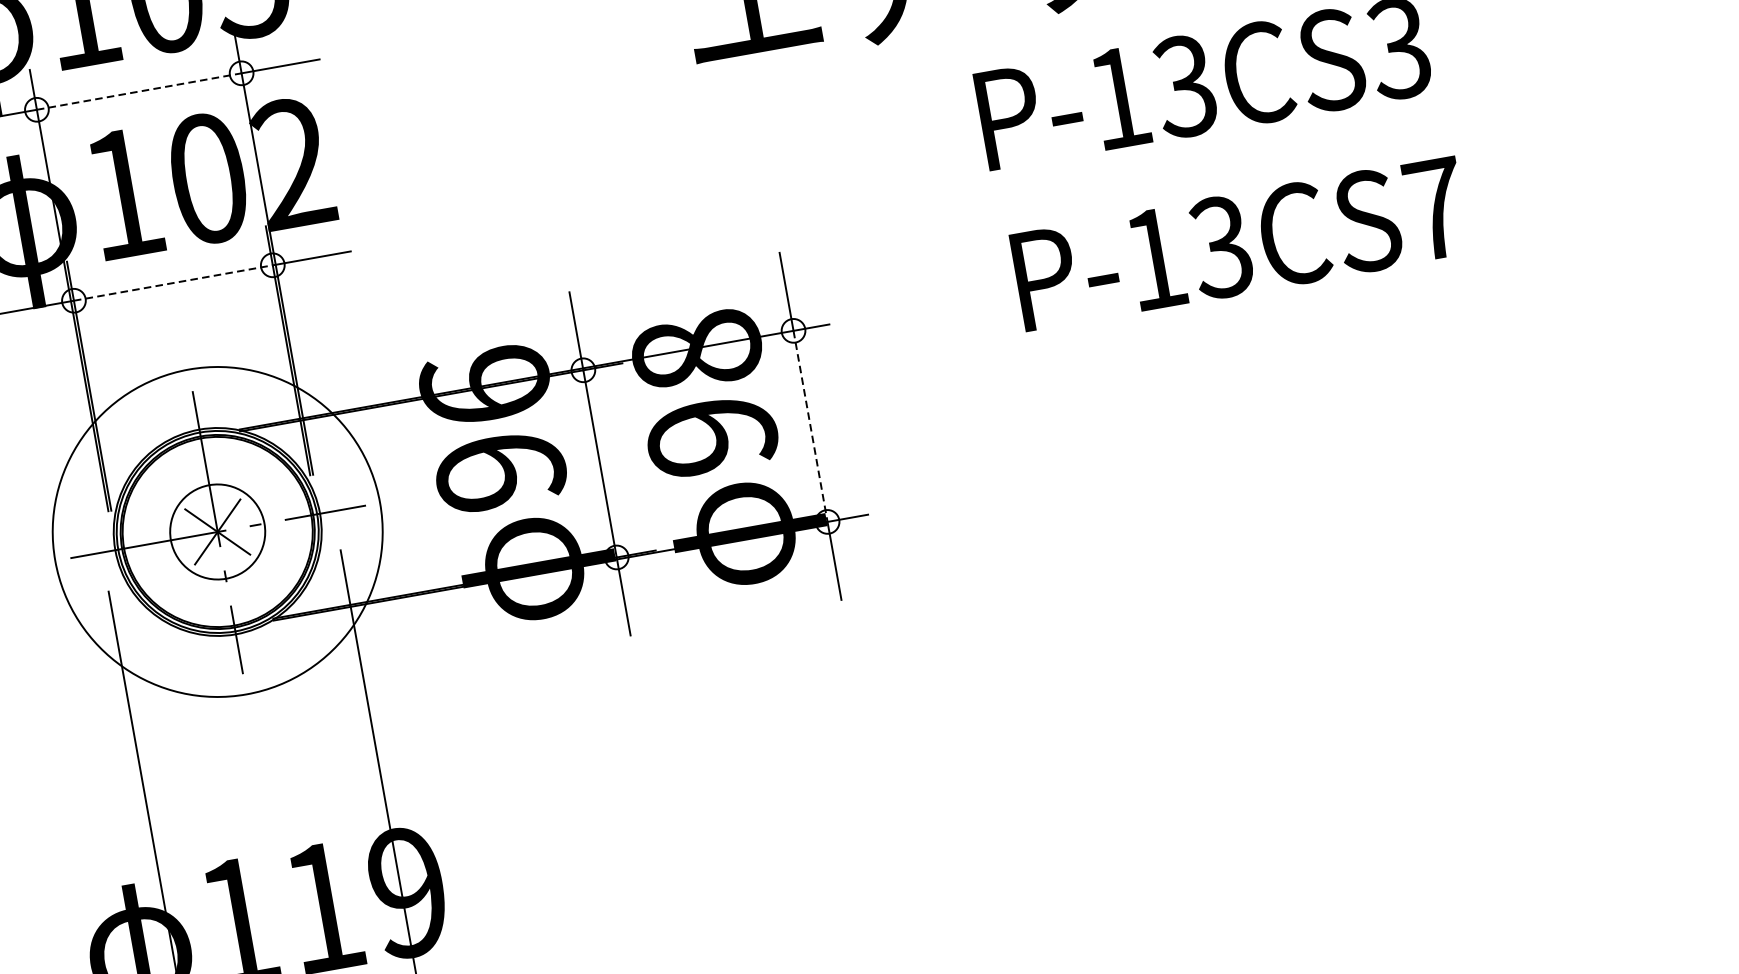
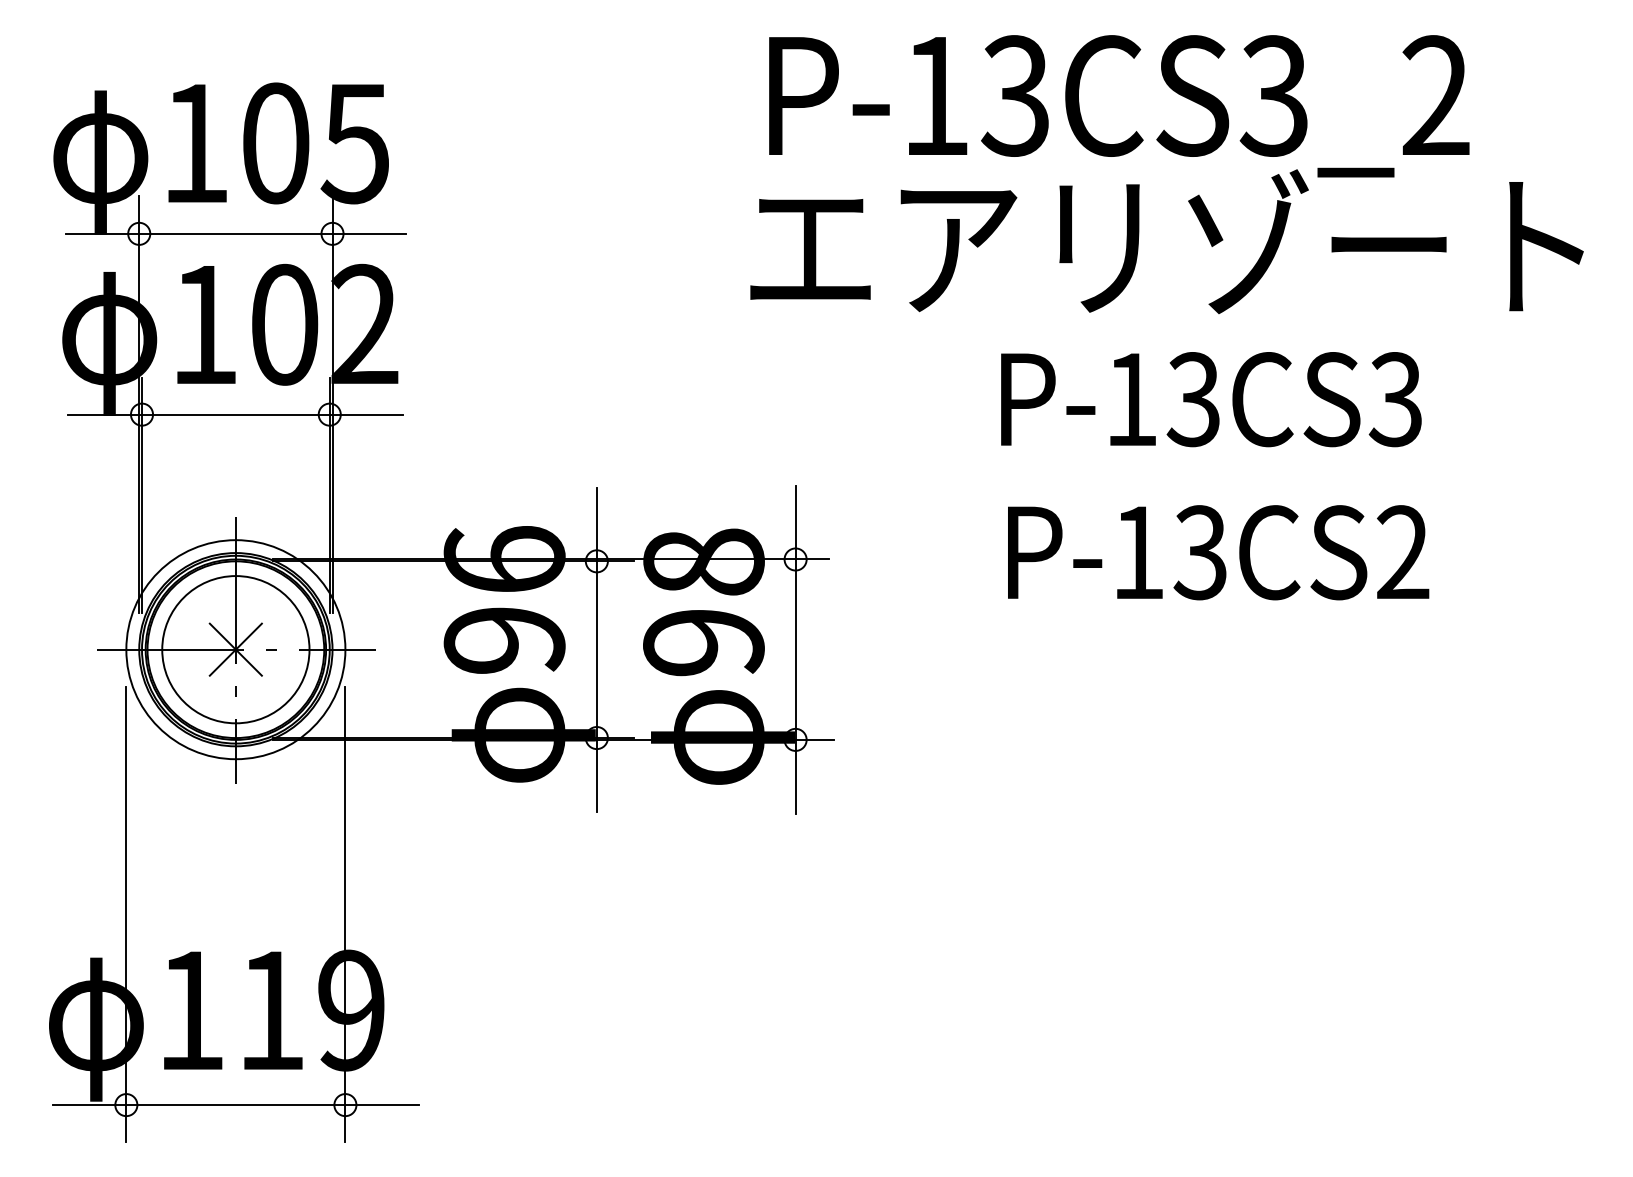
line: (138, 91) -> (235, 233), dashed -> solid
text: (1435, 207) -> (1403, 551), P-13CS7 -> P-13CS2
line: (172, 282) -> (235, 414), dashed -> solid
line: (810, 427) -> (795, 650), dashed -> solid
circle: (217, 531) -> (235, 649), size x0.71
circle: (217, 531) -> (235, 649), size x1.67

